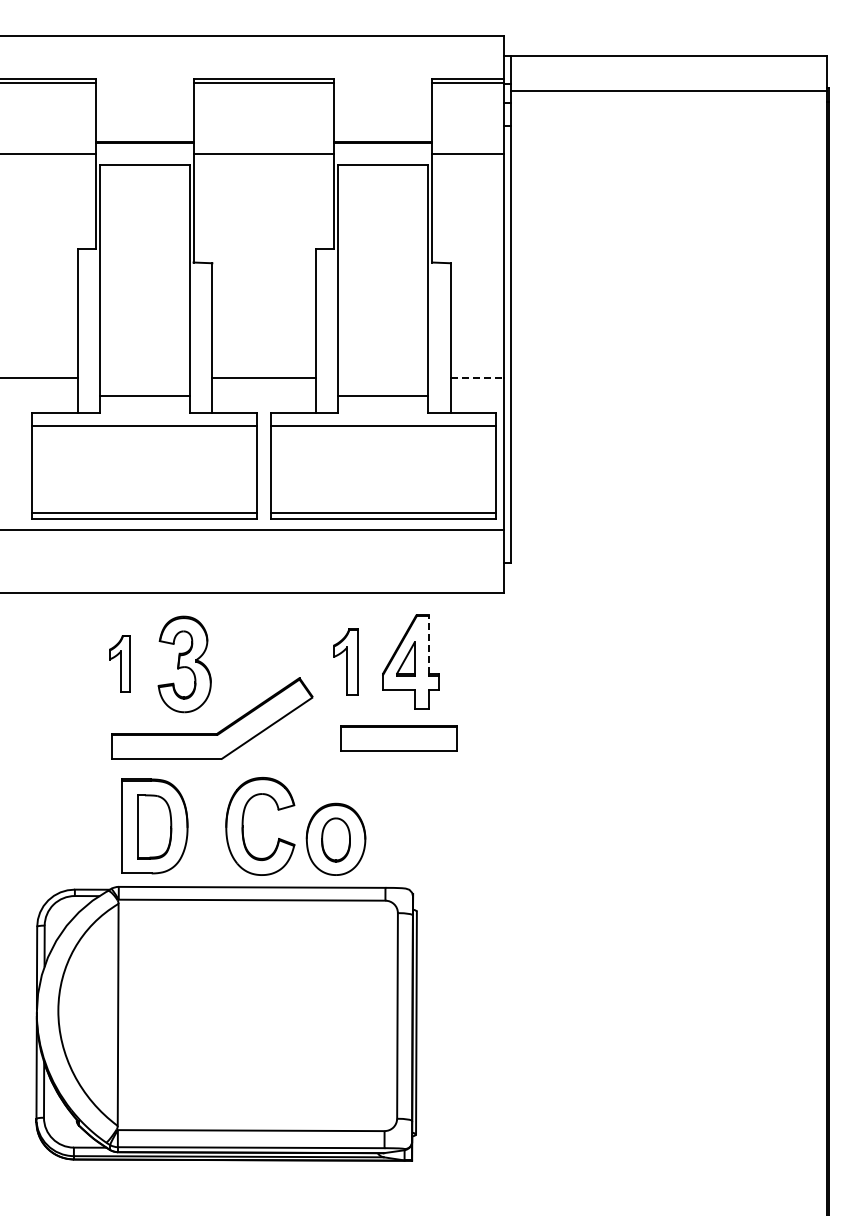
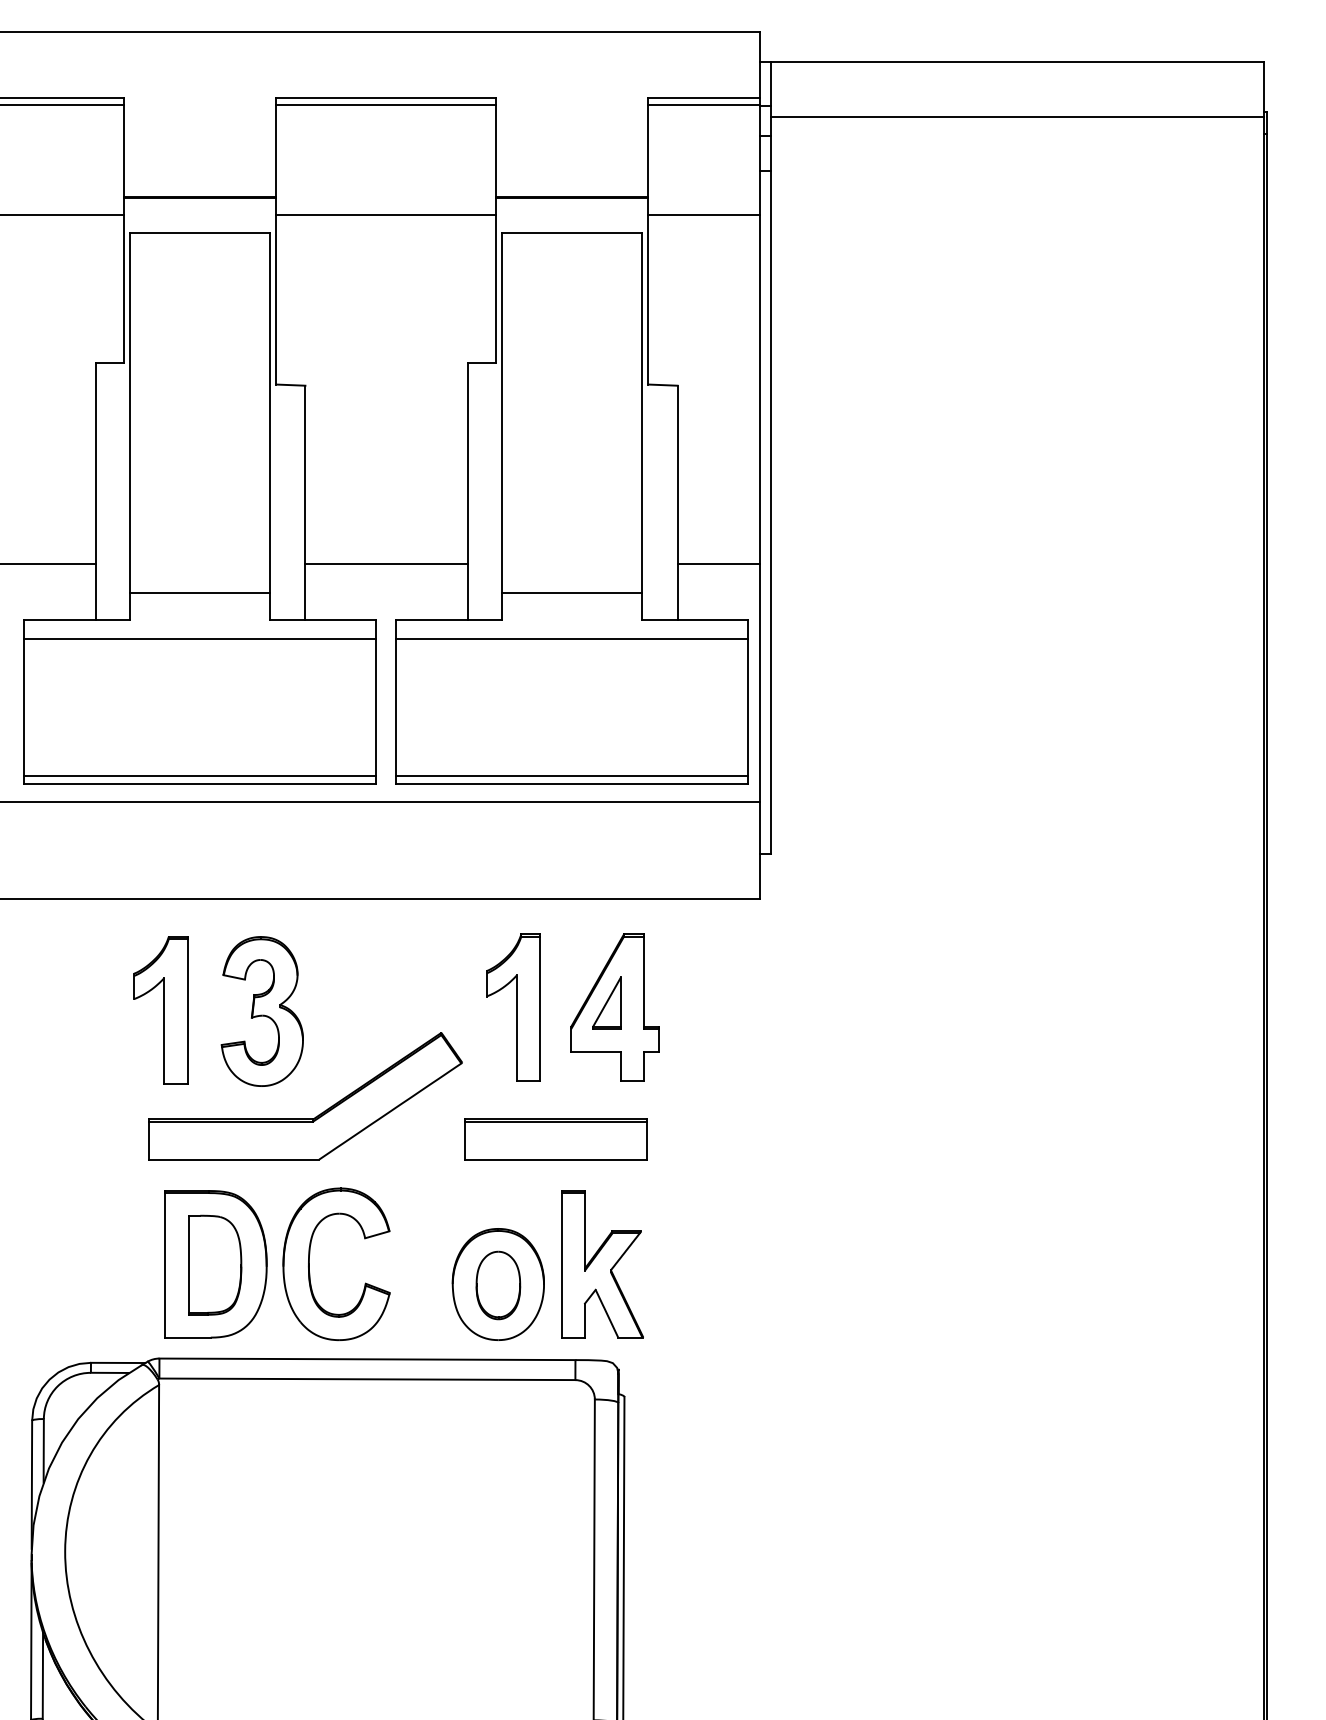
line: (477, 377) -> (719, 563), dashed -> solid
line: (429, 644) -> (644, 980), dashed -> solid
part: (345, 661) -> (513, 1006), size x1.43
part: (119, 663) -> (160, 1010), size x1.67
part: (398, 738) -> (555, 1139), moved
part: (402, 825) -> (602, 1262), added
part: (243, 826) -> (310, 1264), moved

